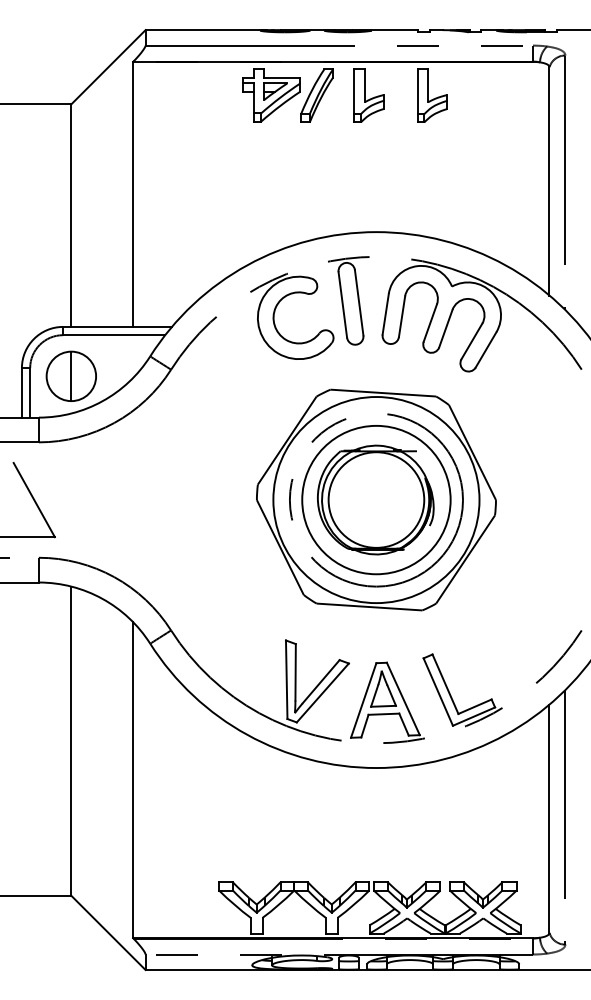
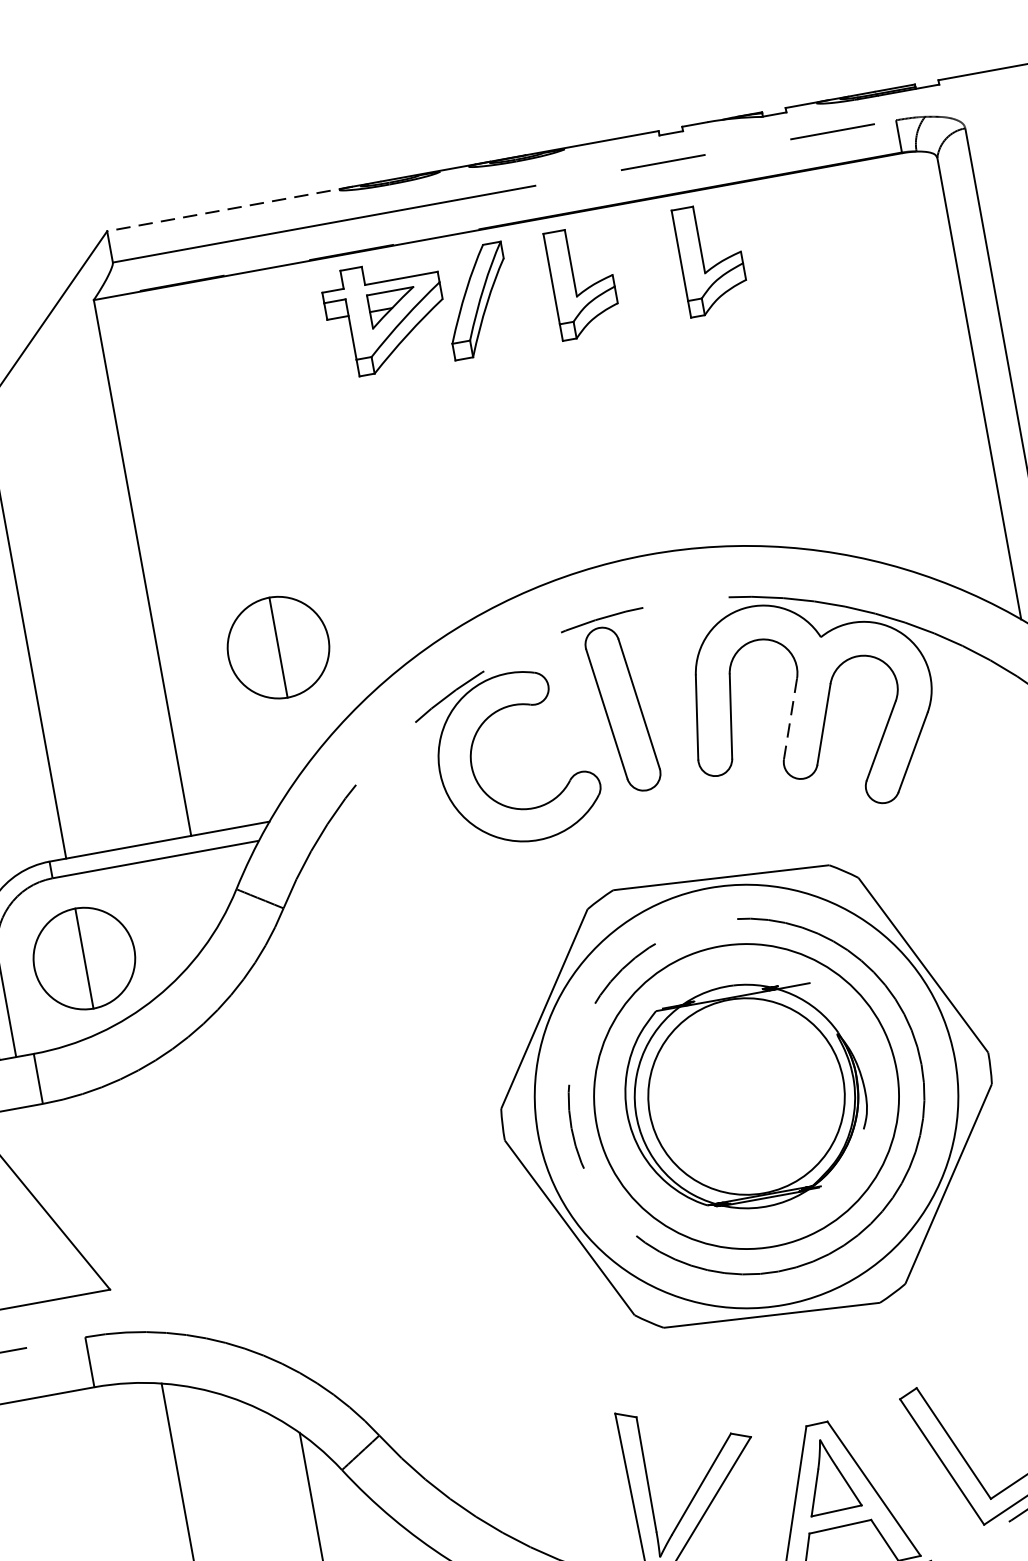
line: (206, 30) -> (230, 209), solid -> dashed
part: (190, 243) -> (276, 646), added
line: (430, 323) -> (790, 719), solid -> dashed

